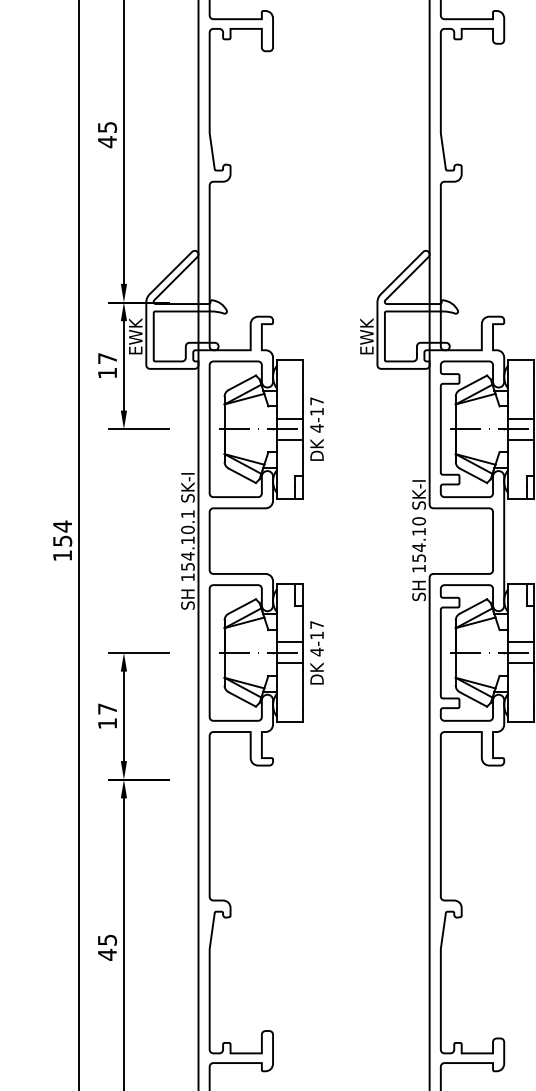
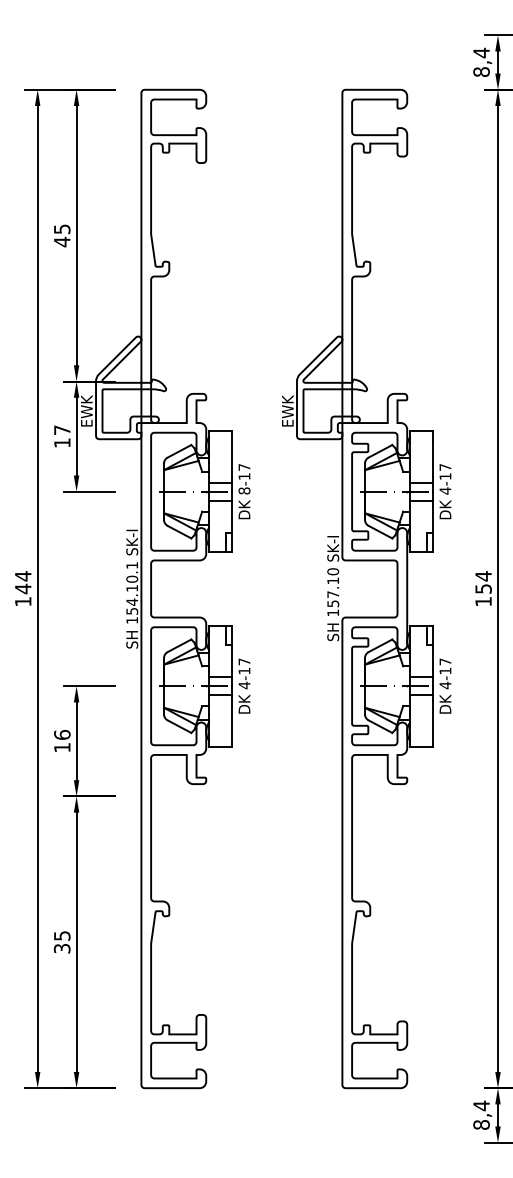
text: (317, 427) -> (244, 490), 4-17 -> 8-17
text: (62, 540) -> (23, 588), 154 -> 144
text: (418, 547) -> (332, 594), 154.10 -> 157.10
text: (107, 708) -> (62, 734), 17 -> 16
text: (106, 954) -> (61, 948), 45 -> 35

